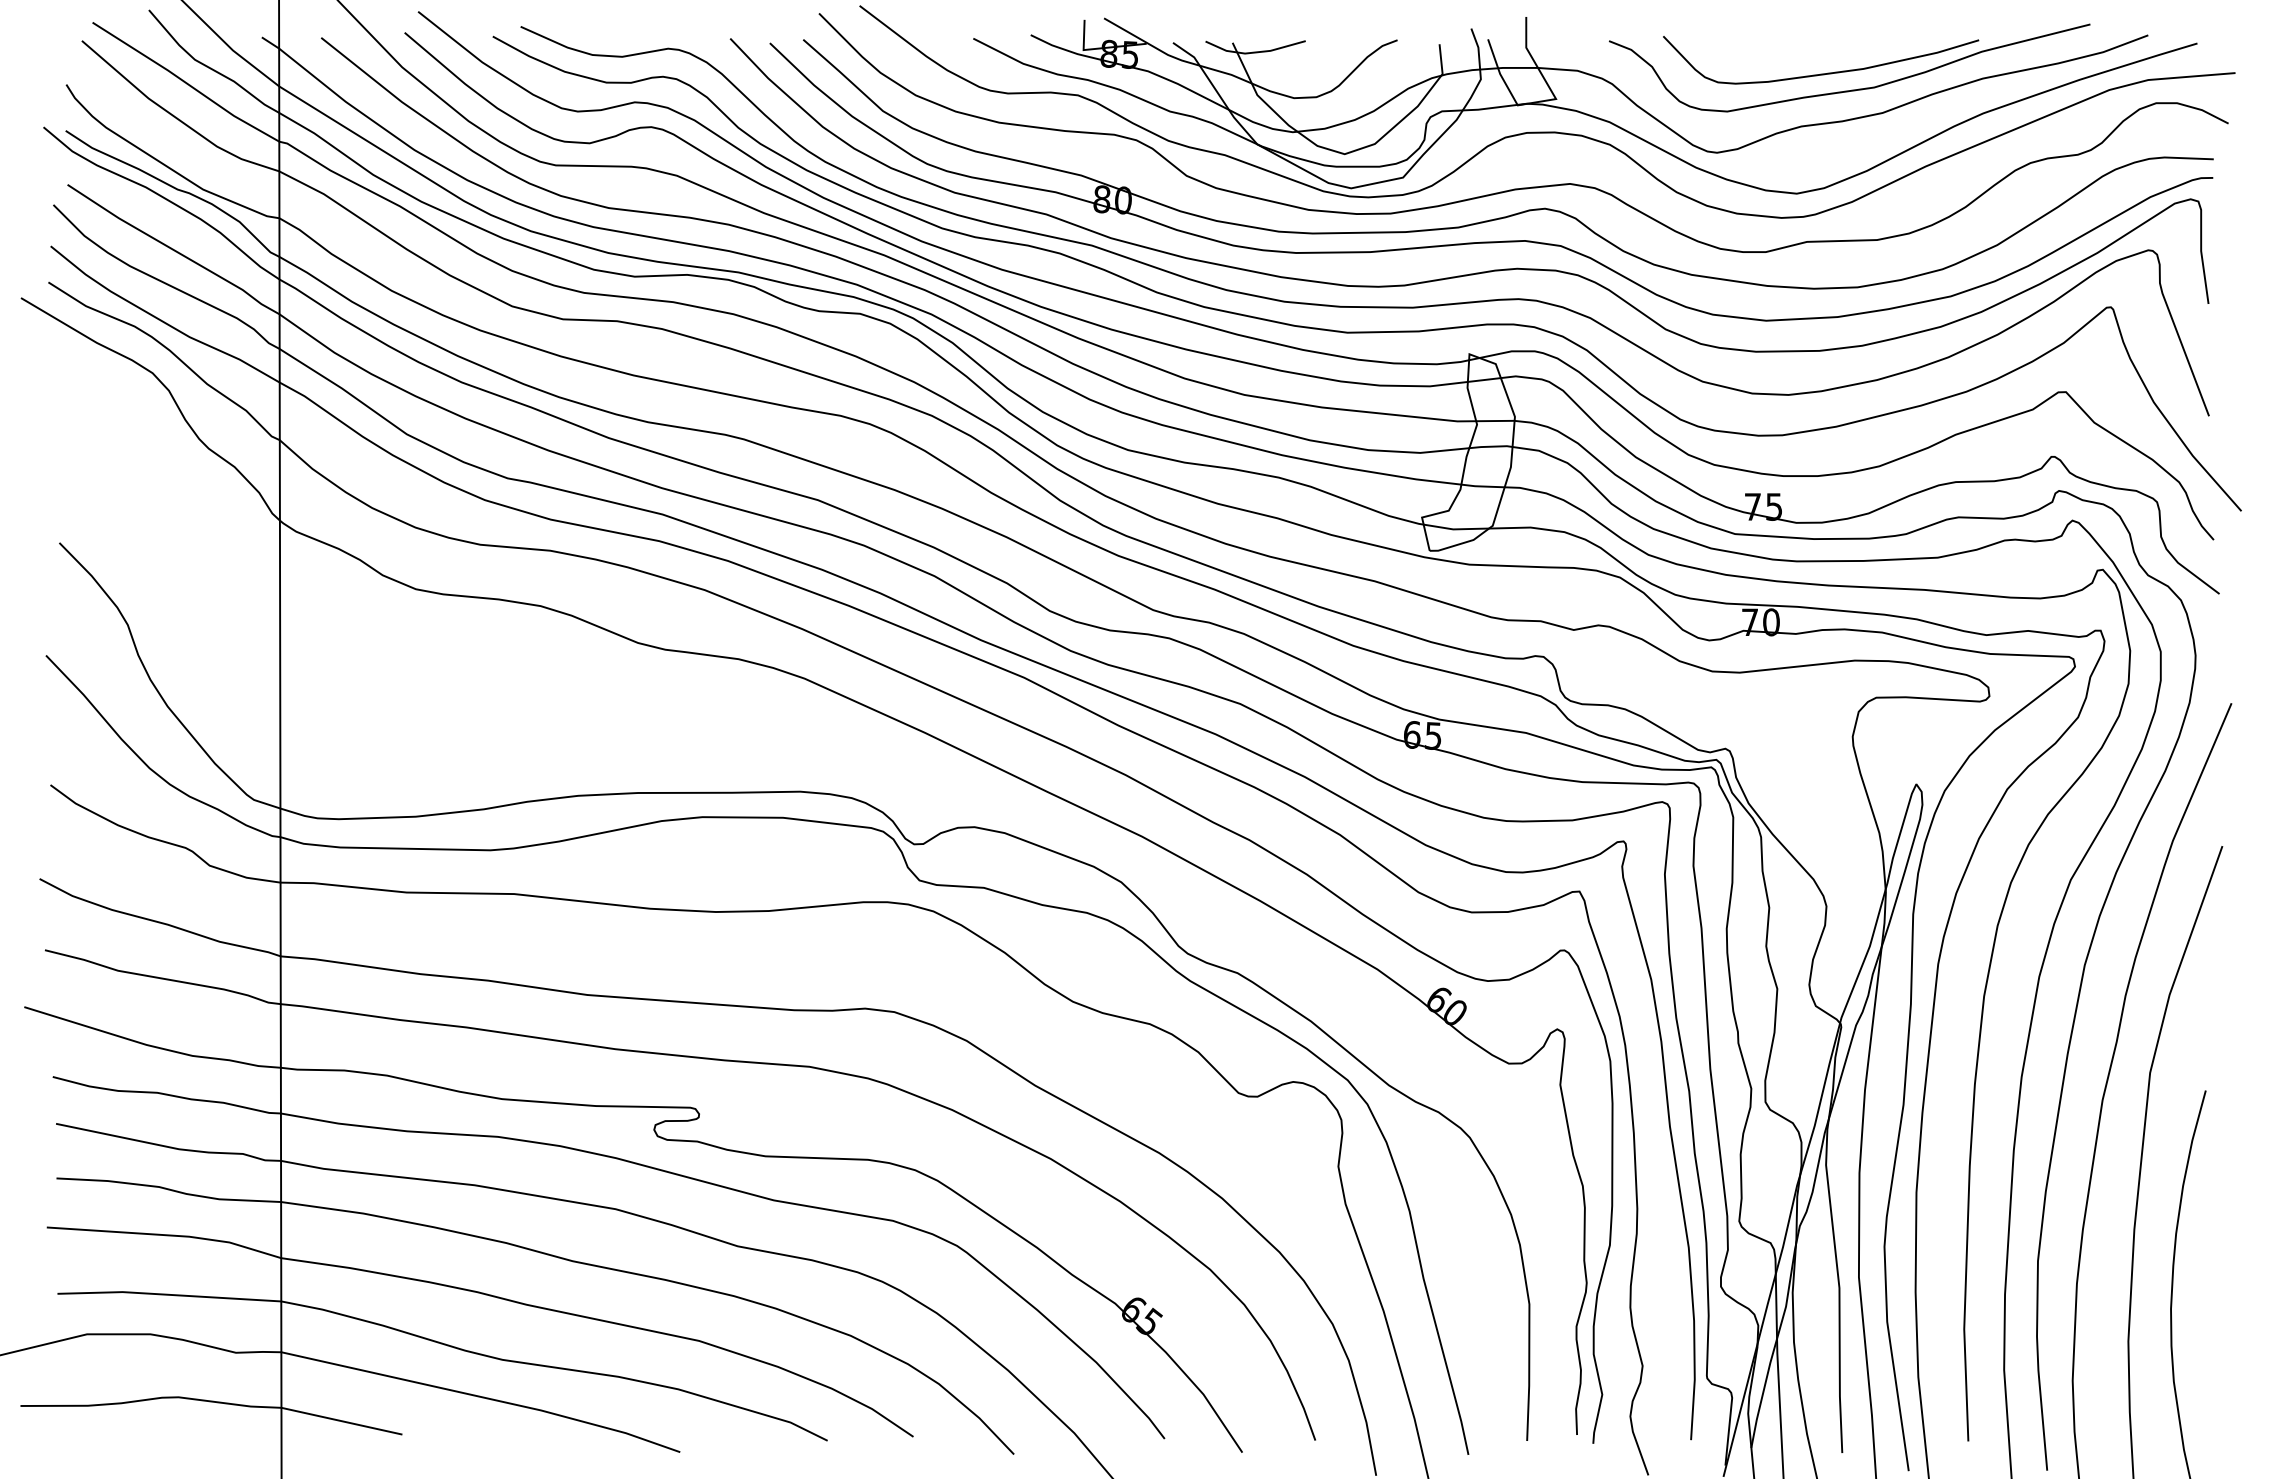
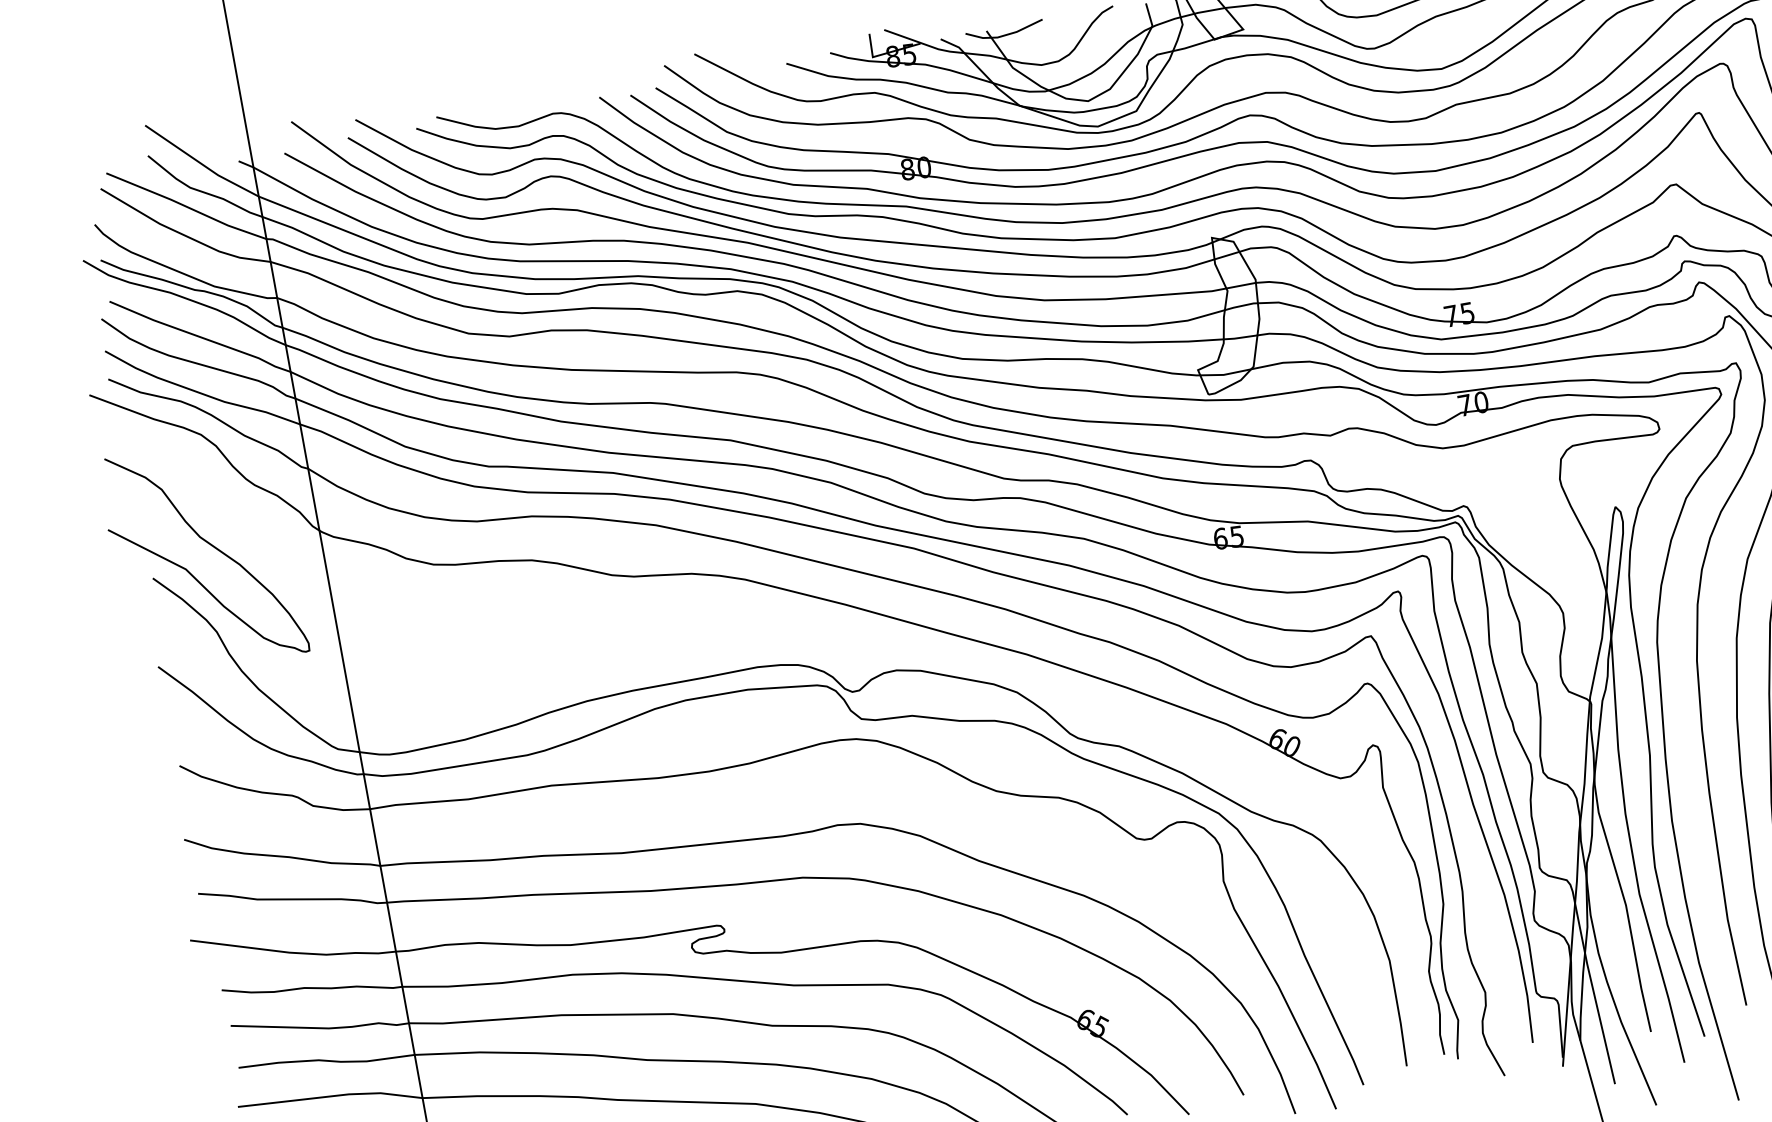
curve: (138, 513) -> (209, 544), added

